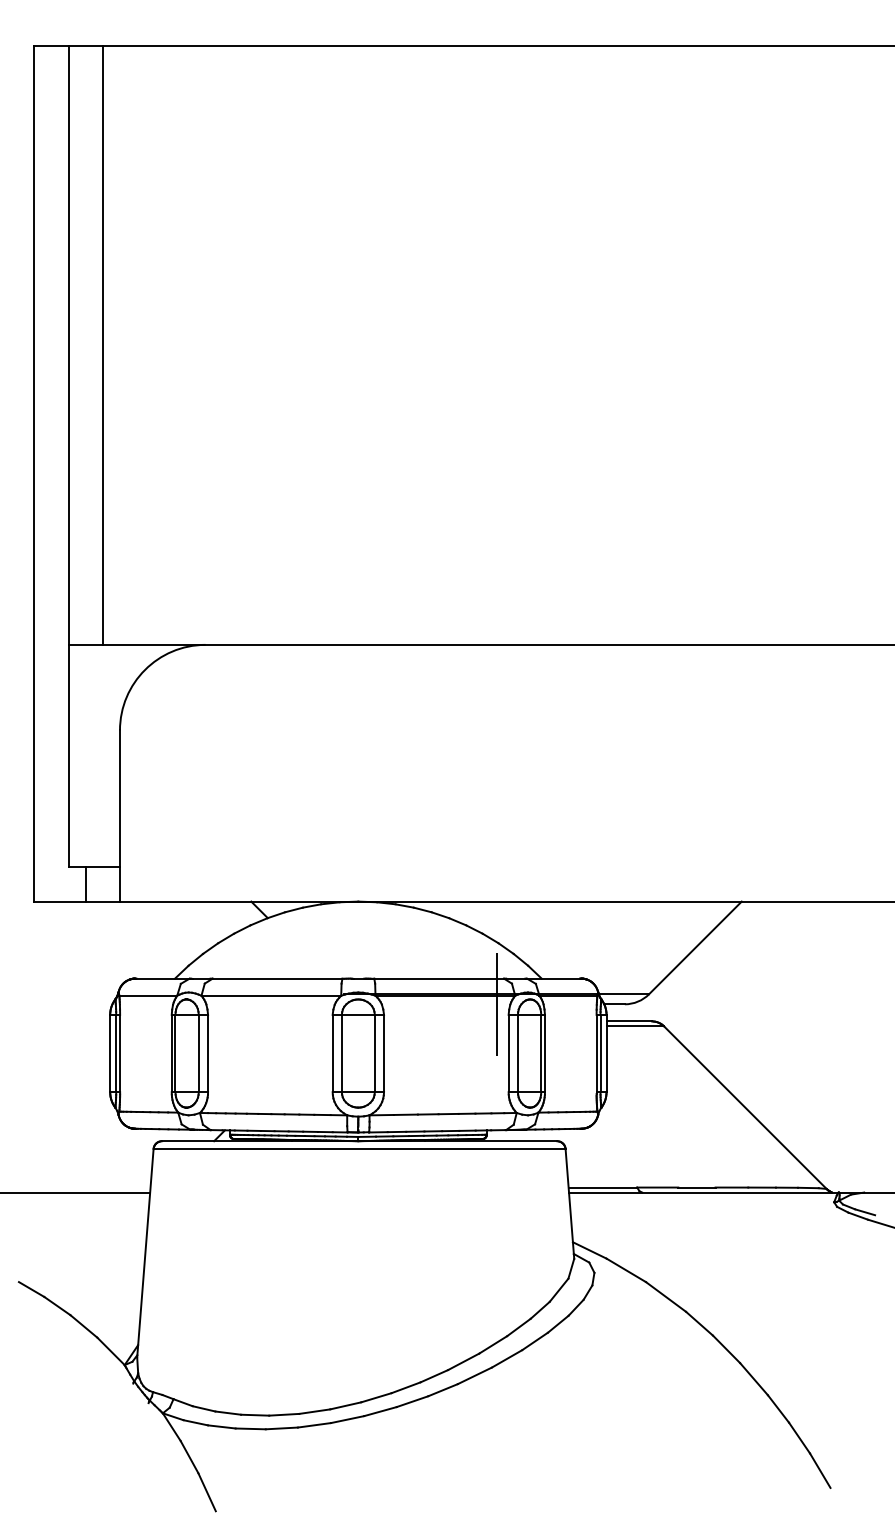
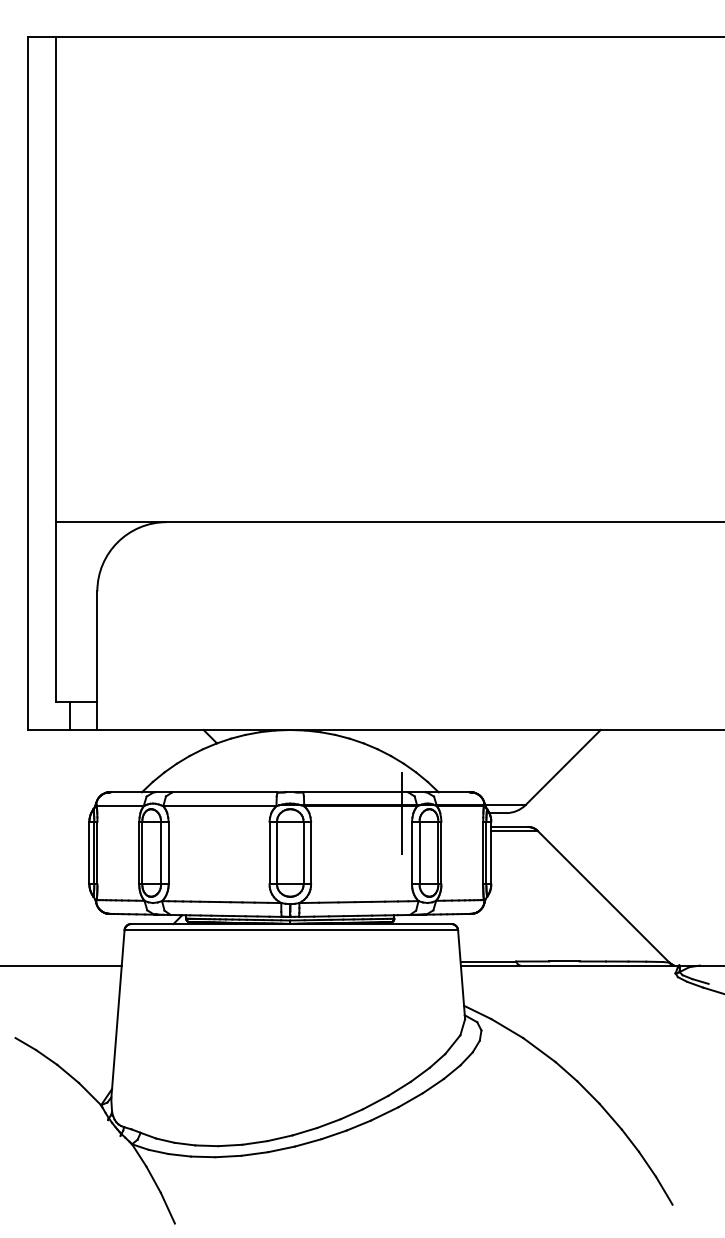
line: (102, 344) -> (83, 278), removed

